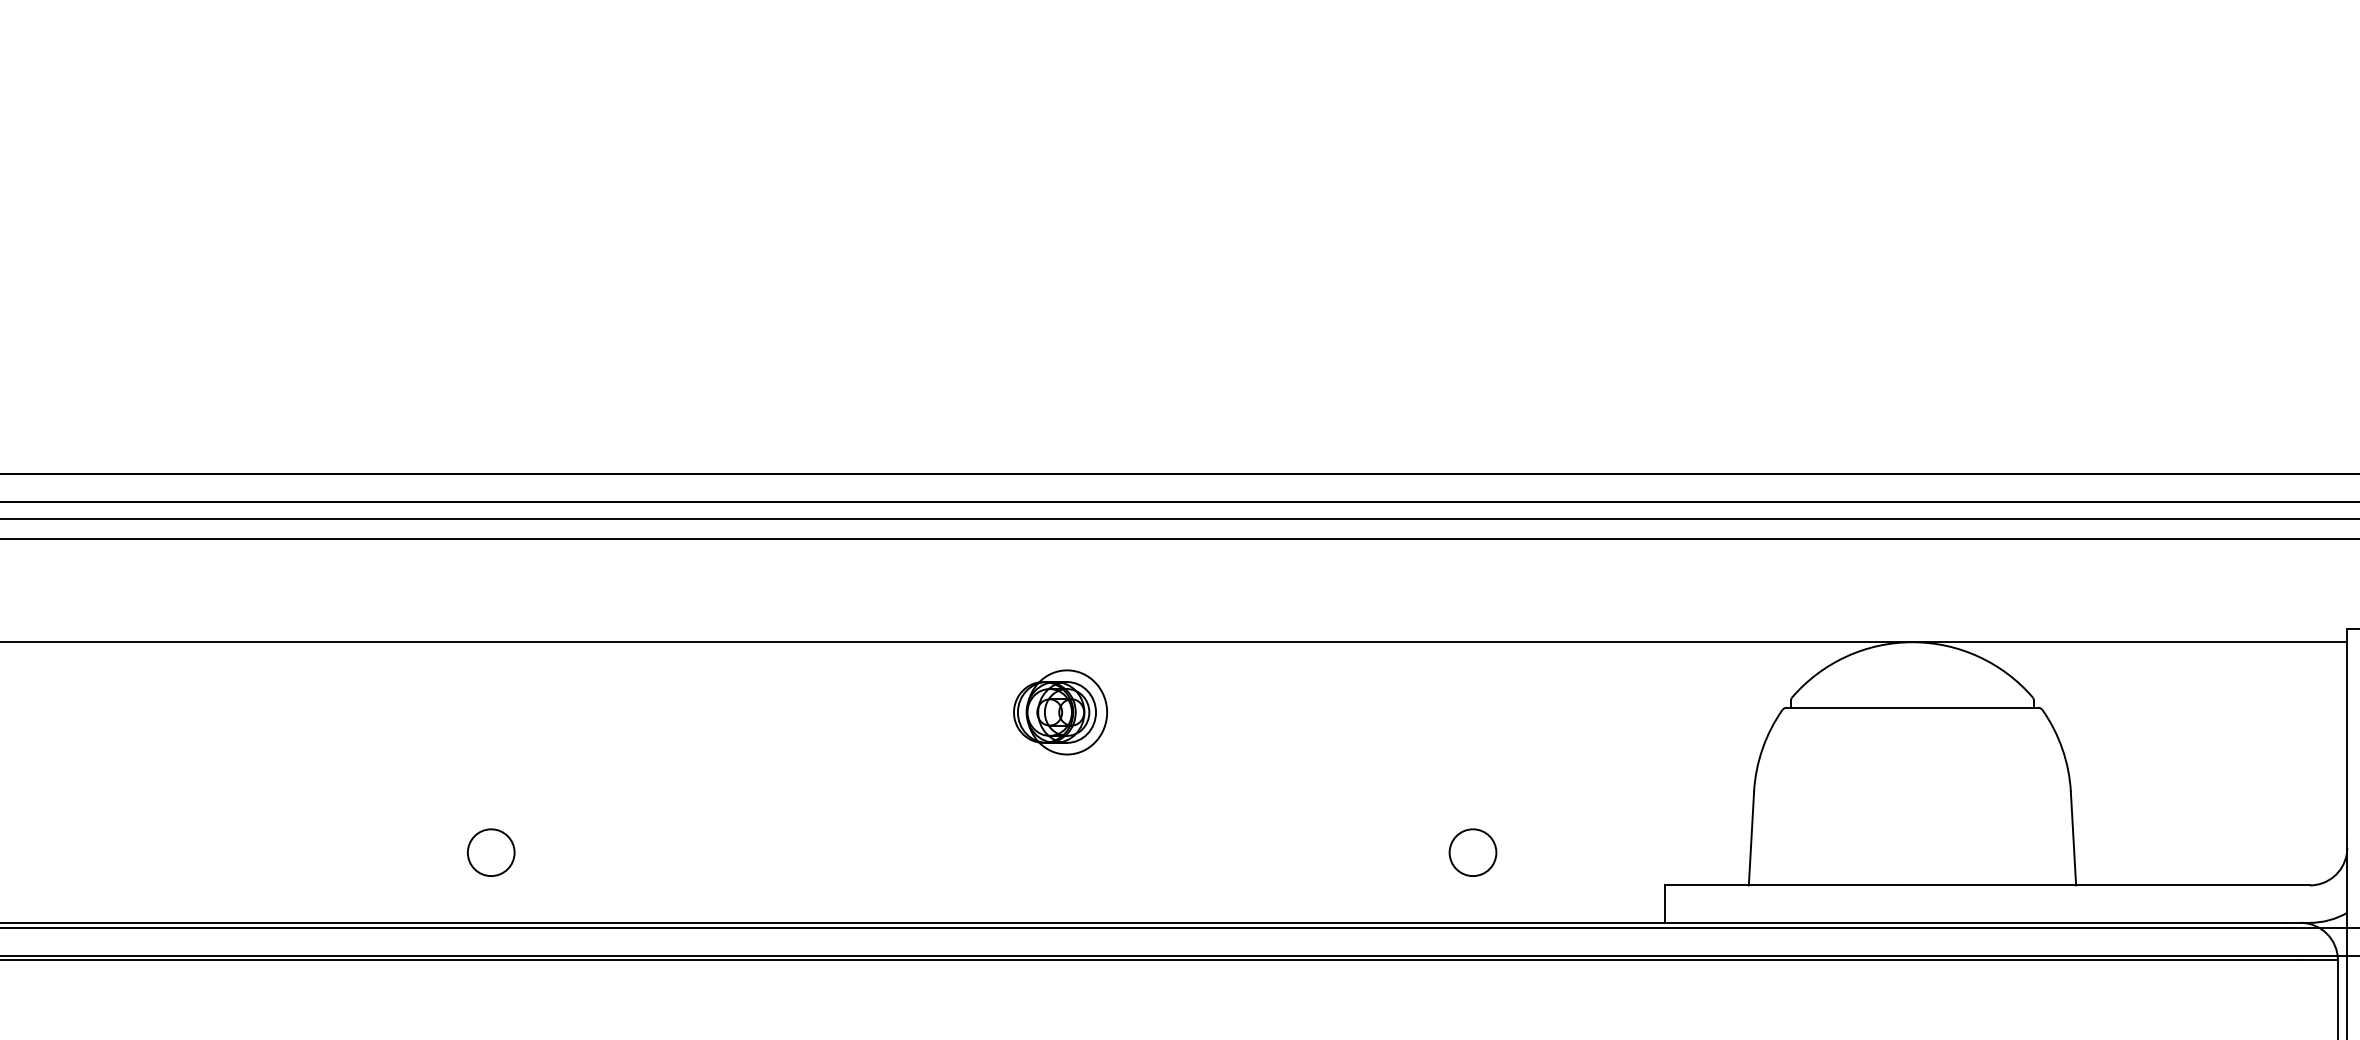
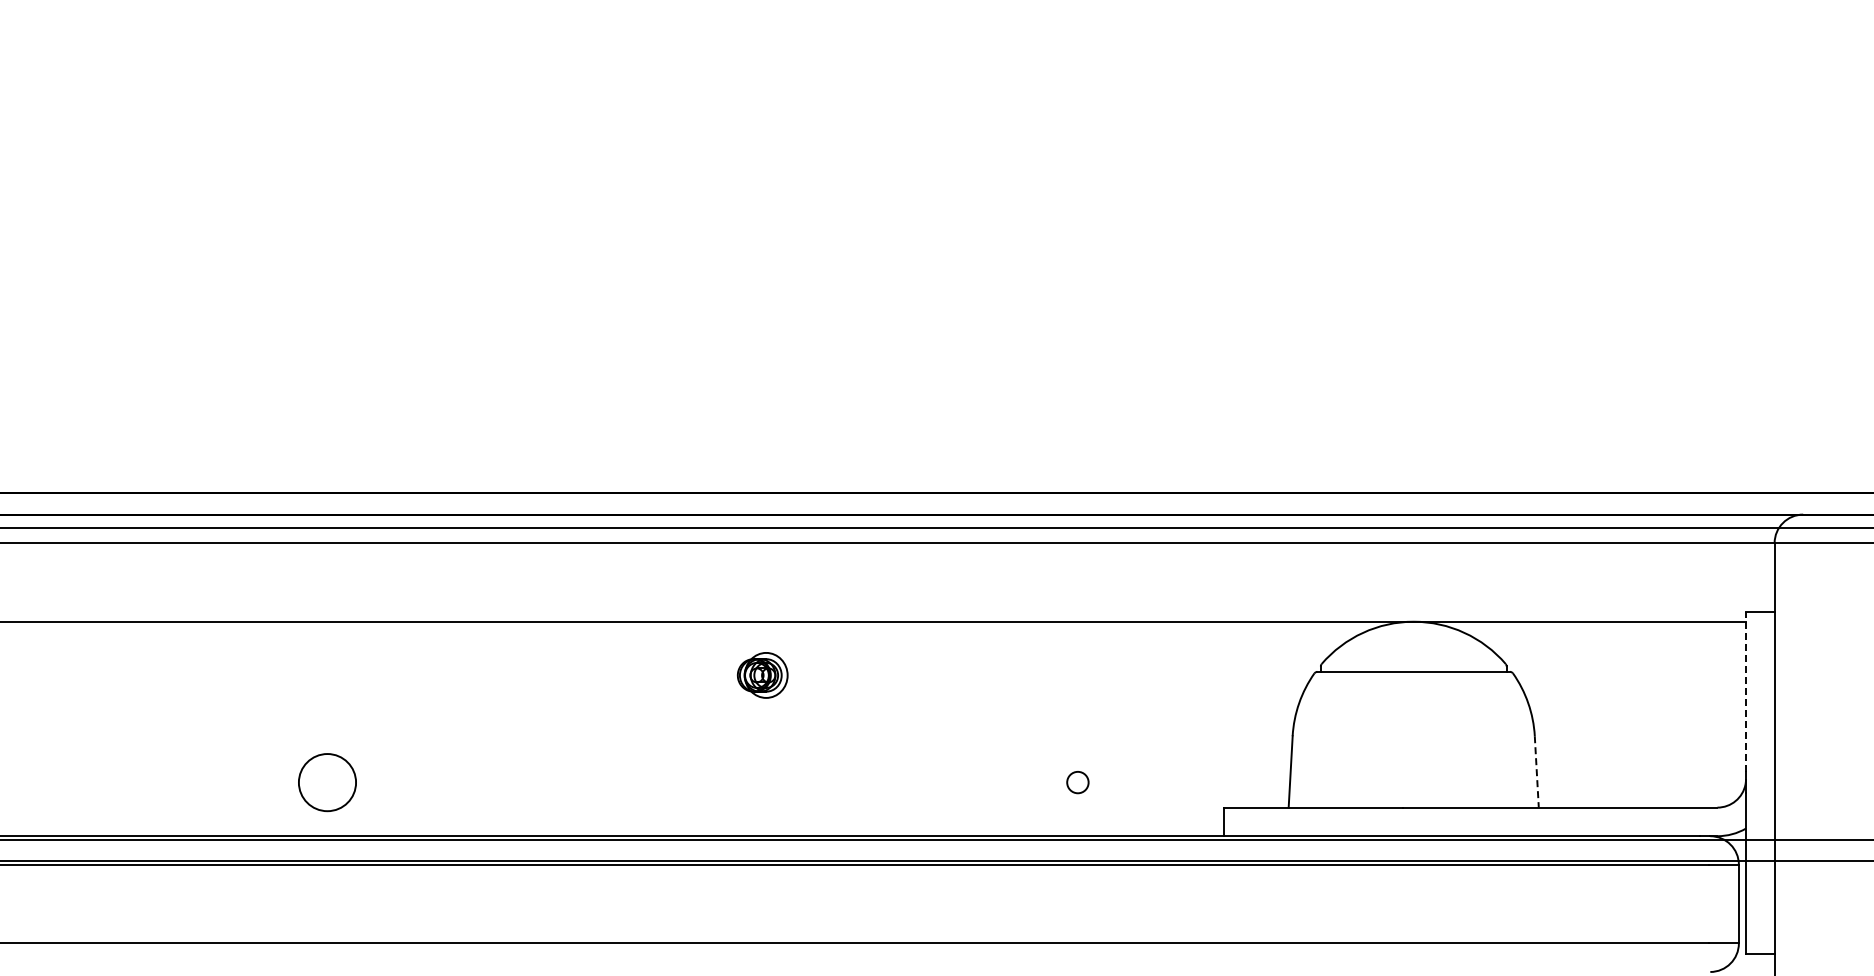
part: (1060, 712) -> (762, 675), size x0.7
line: (2347, 733) -> (1746, 691), solid -> dashed
line: (2073, 838) -> (1536, 771), solid -> dashed
circle: (491, 852) -> (327, 782), size x1.6
circle: (1472, 852) -> (1077, 782), size x0.6

